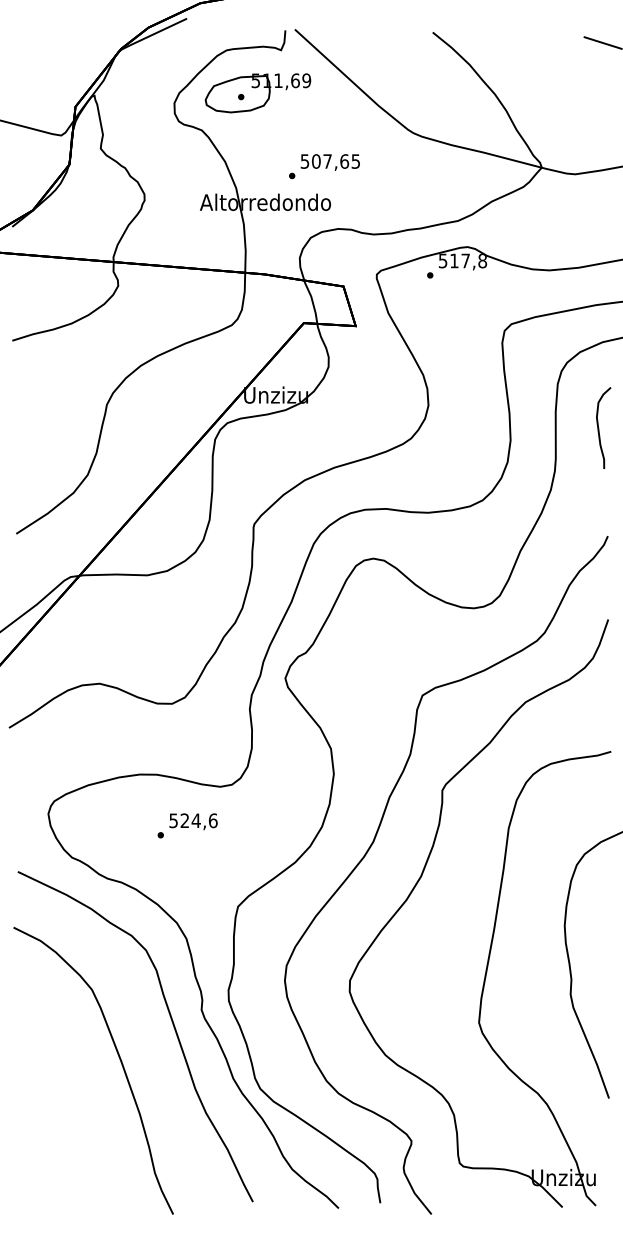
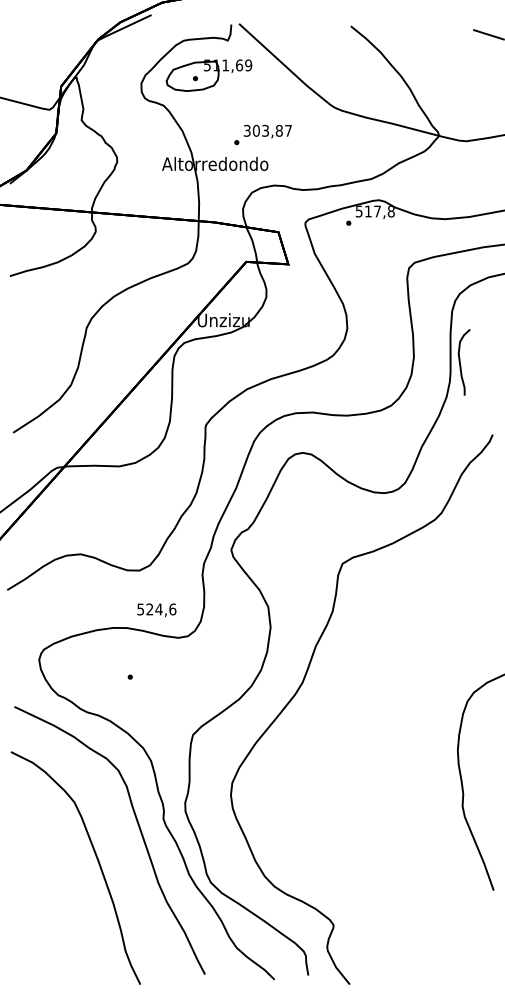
text: (330, 161) -> (267, 130), 507,65 -> 303,87
curve: (599, 427) -> (460, 361), moved
text: (193, 821) -> (156, 610), moved
part: (495, 913) -> (401, 740), removed

